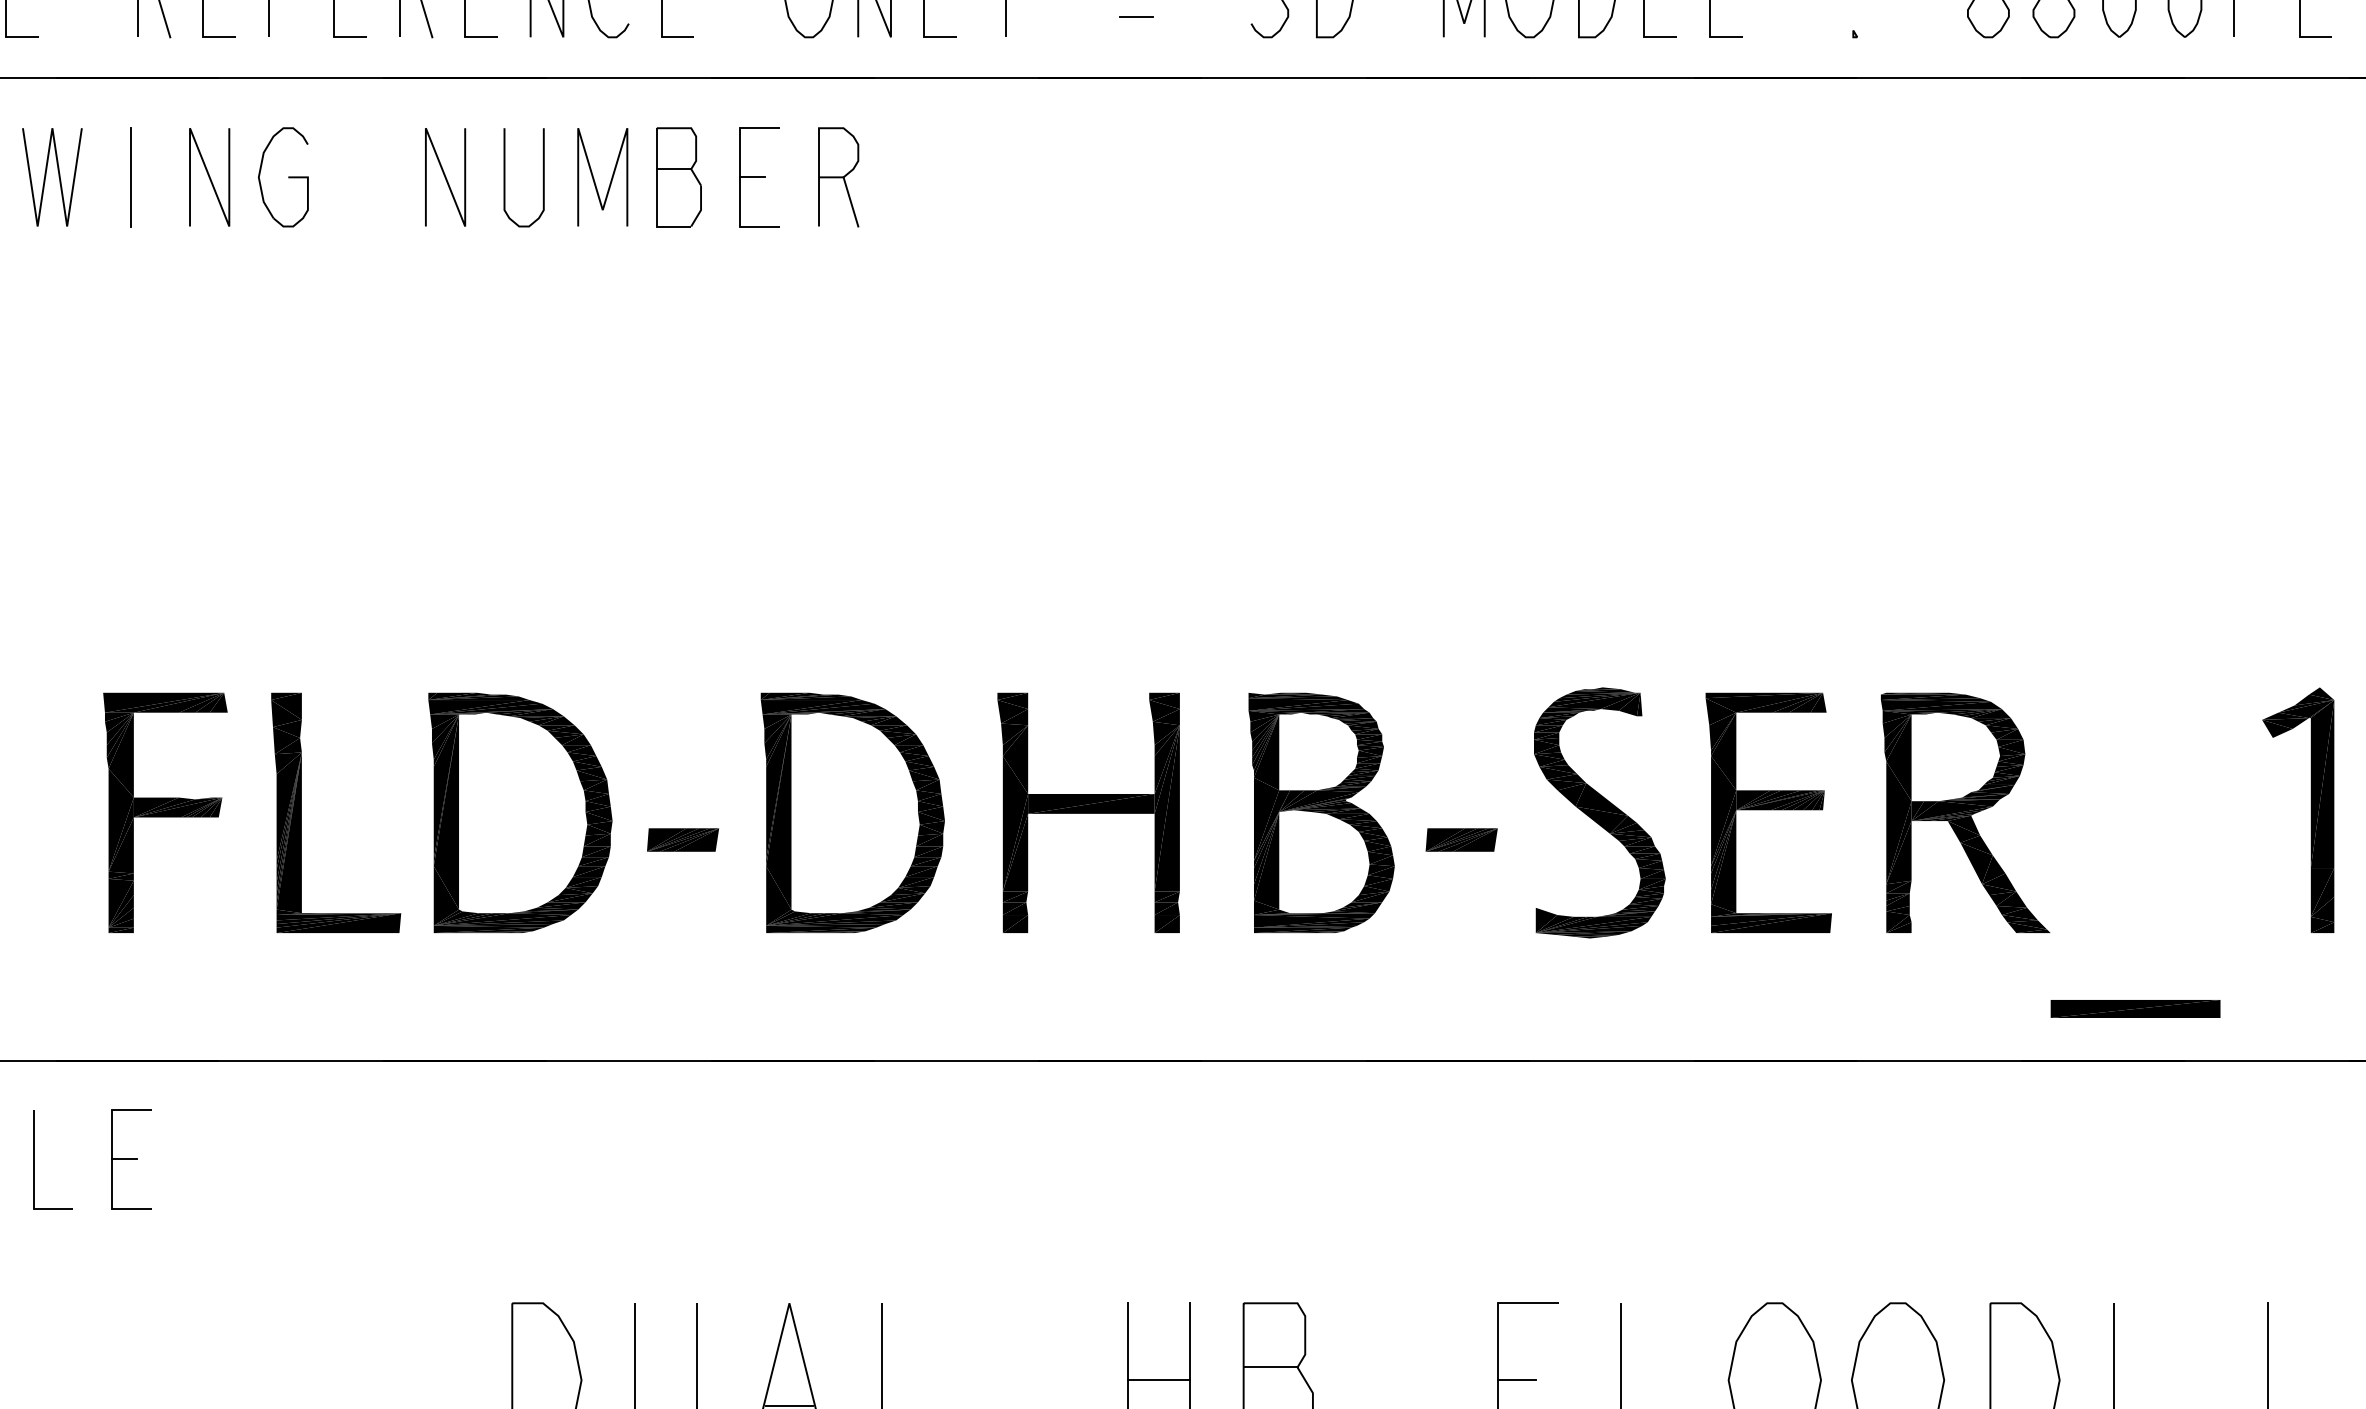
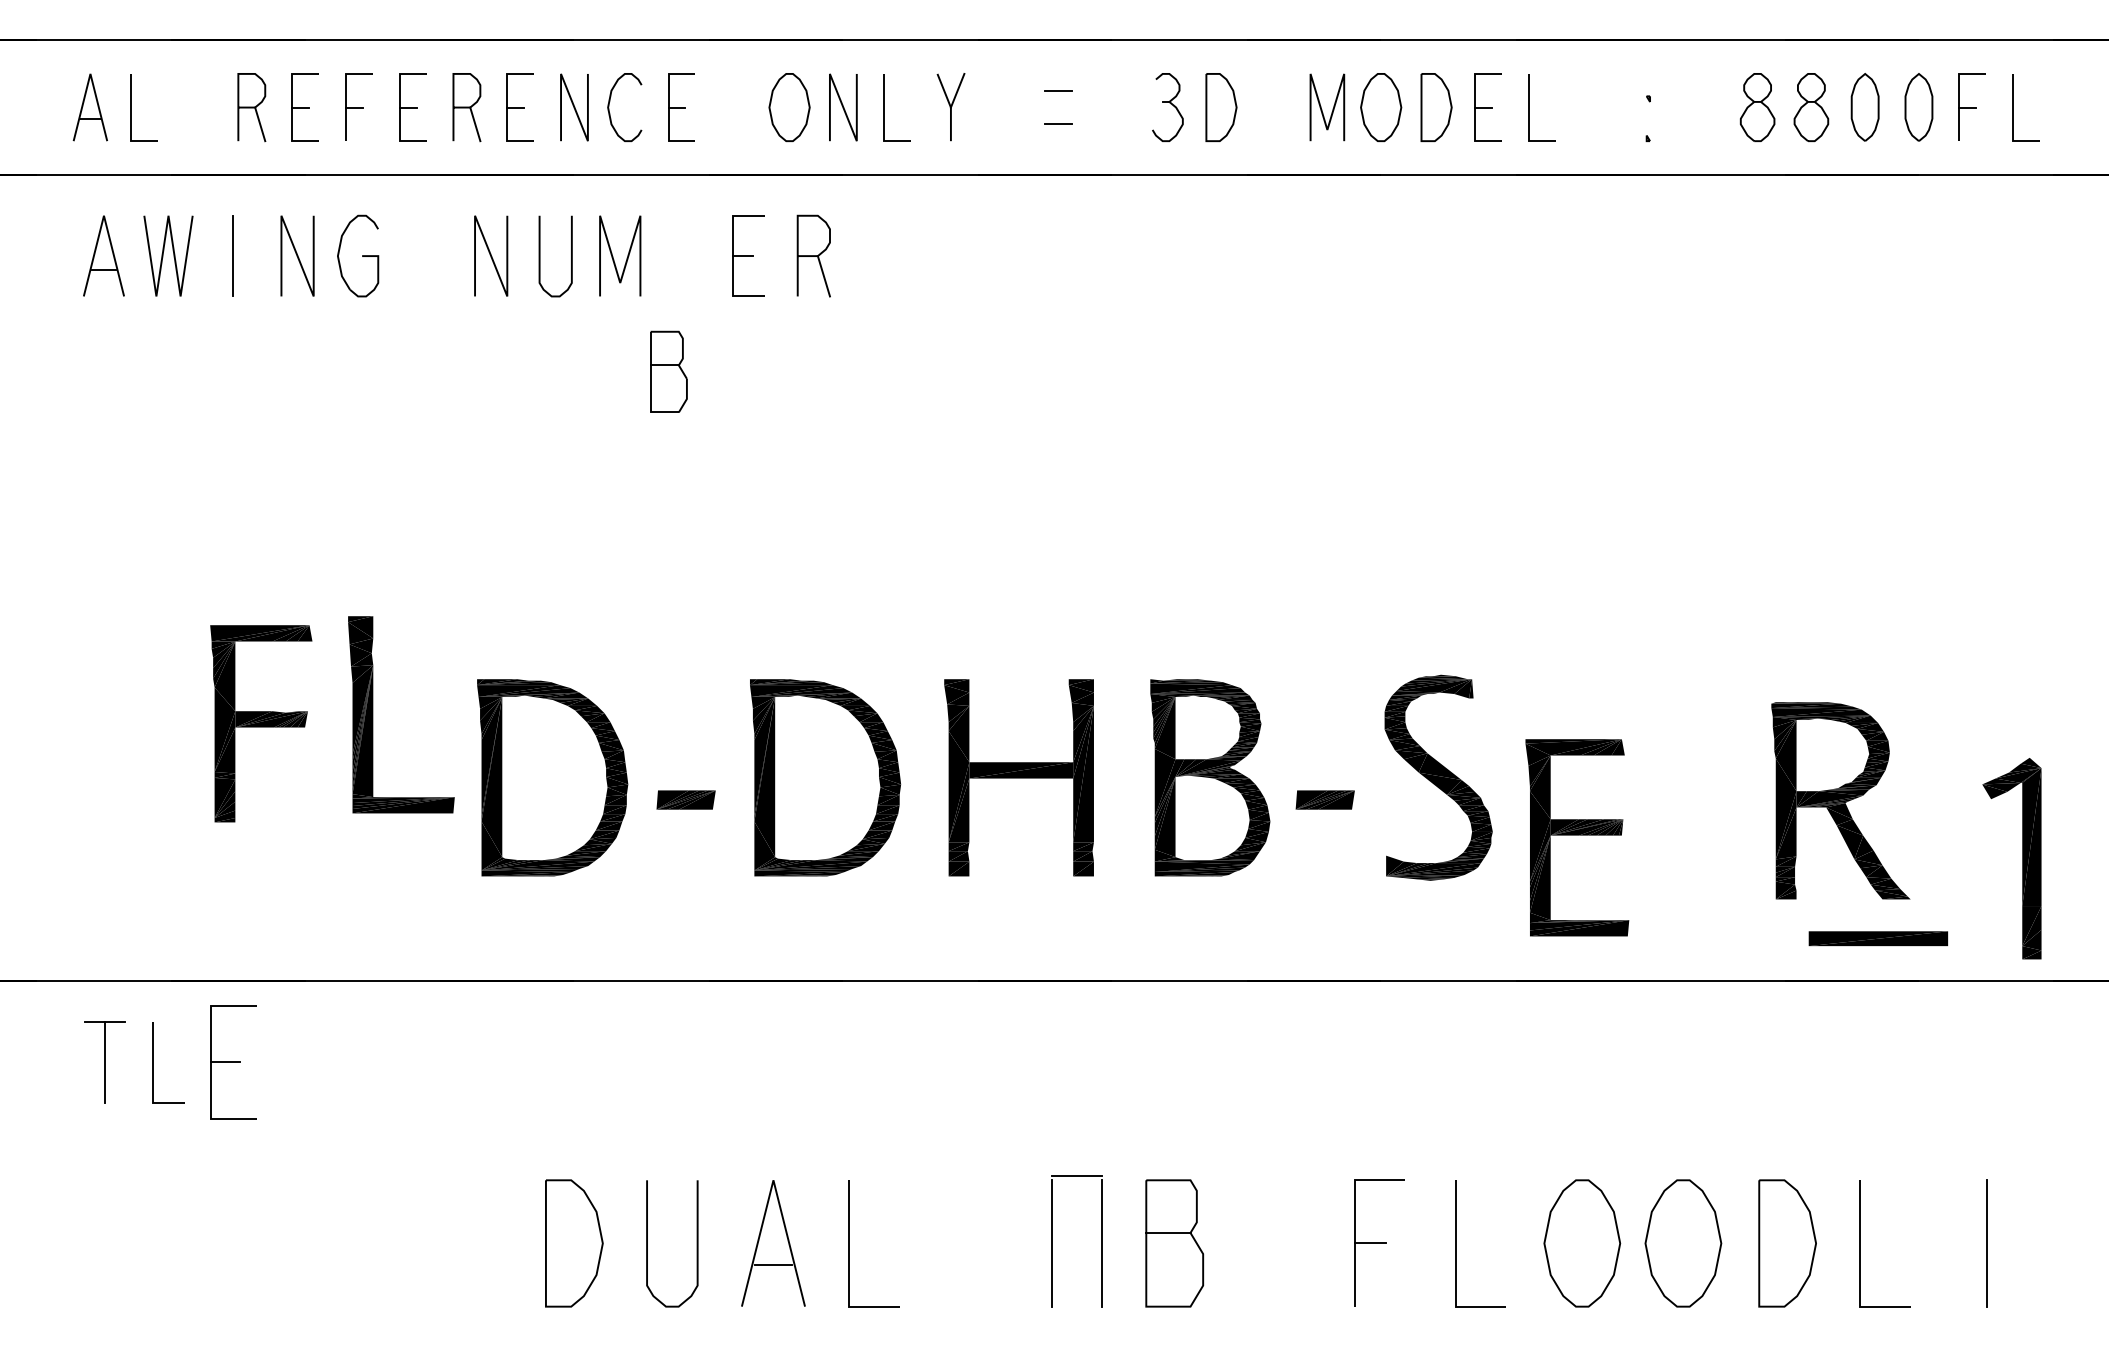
part: (678, 176) -> (668, 371), moved
part: (2311, 810) -> (2022, 858), moved
part: (165, 812) -> (261, 723), moved
part: (302, 812) -> (373, 714), moved
part: (1768, 812) -> (1577, 837), moved
part: (1965, 812) -> (1840, 800), moved
part: (131, 1159) -> (233, 1062), size x1.4
line: (1158, 1380) -> (1076, 1176), moved

